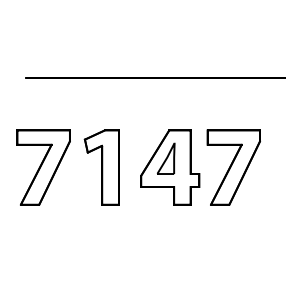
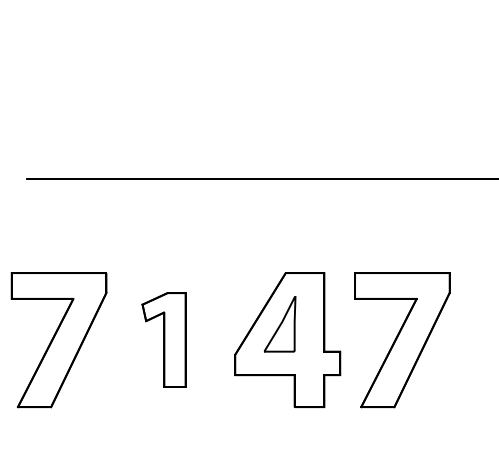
part: (101, 167) -> (163, 339), size x0.7

